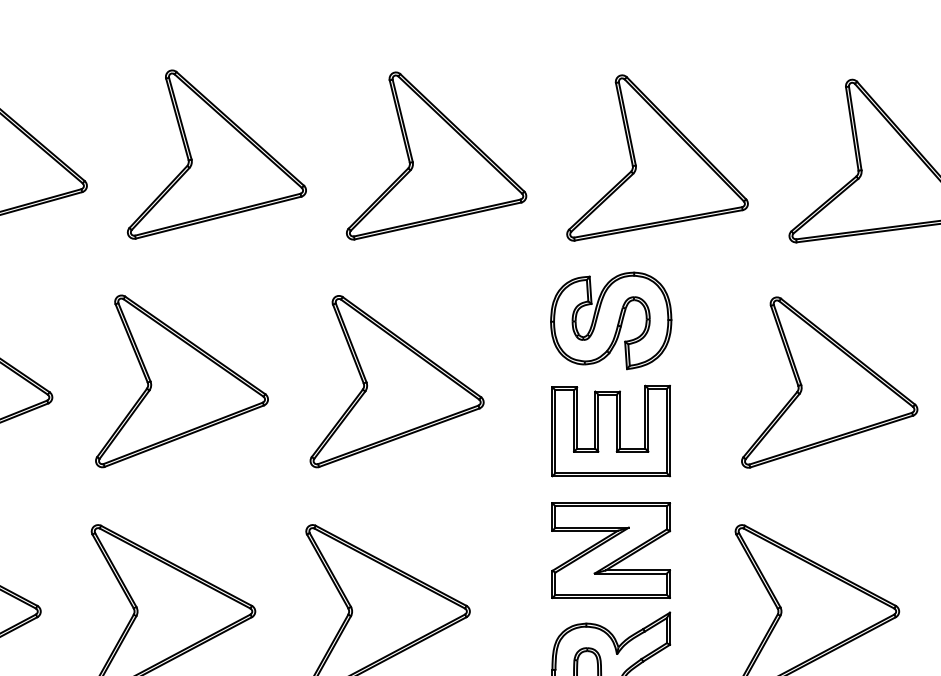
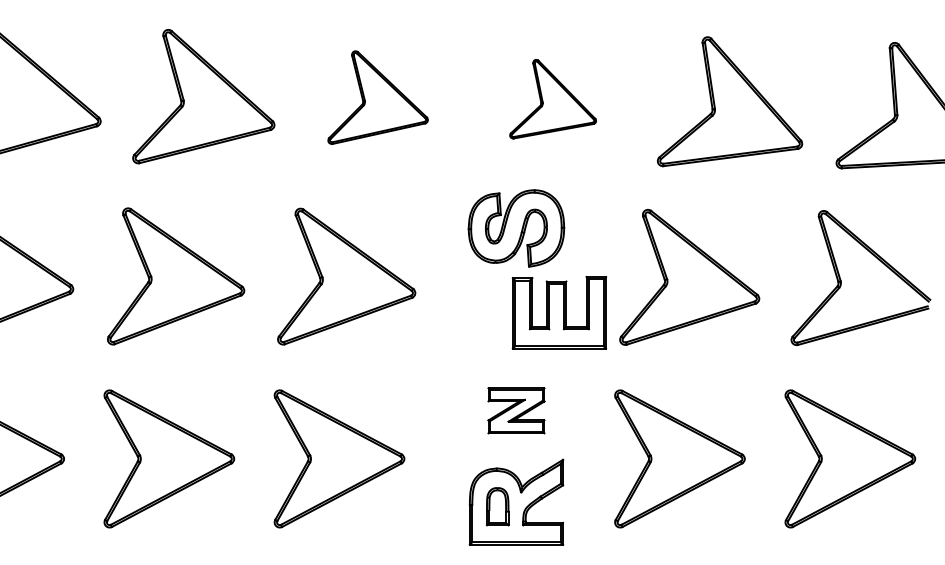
part: (437, 155) -> (378, 97), size x0.7
part: (656, 157) -> (552, 98), size x0.6
part: (611, 430) -> (559, 312), moved
part: (611, 550) -> (516, 410), size x0.6

